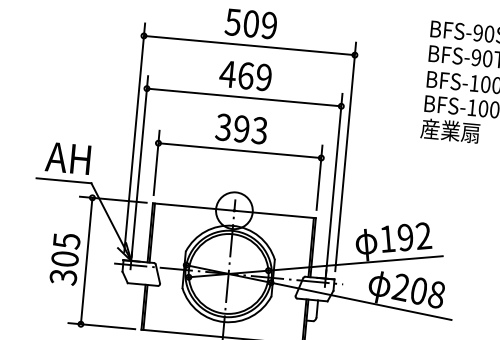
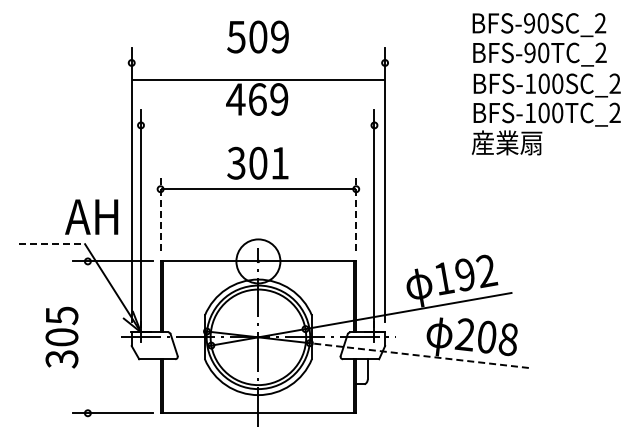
line: (249, 45) -> (258, 79), moved
line: (243, 97) -> (257, 125), removed
text: (250, 129) -> (268, 162), 393 -> 301
text: (68, 157) -> (91, 216), moved
line: (156, 162) -> (160, 212), solid -> dashed
line: (319, 177) -> (356, 212), solid -> dashed
line: (64, 181) -> (52, 244), solid -> dashed
line: (86, 261) -> (87, 337), removed
line: (361, 301) -> (419, 355), solid -> dashed

